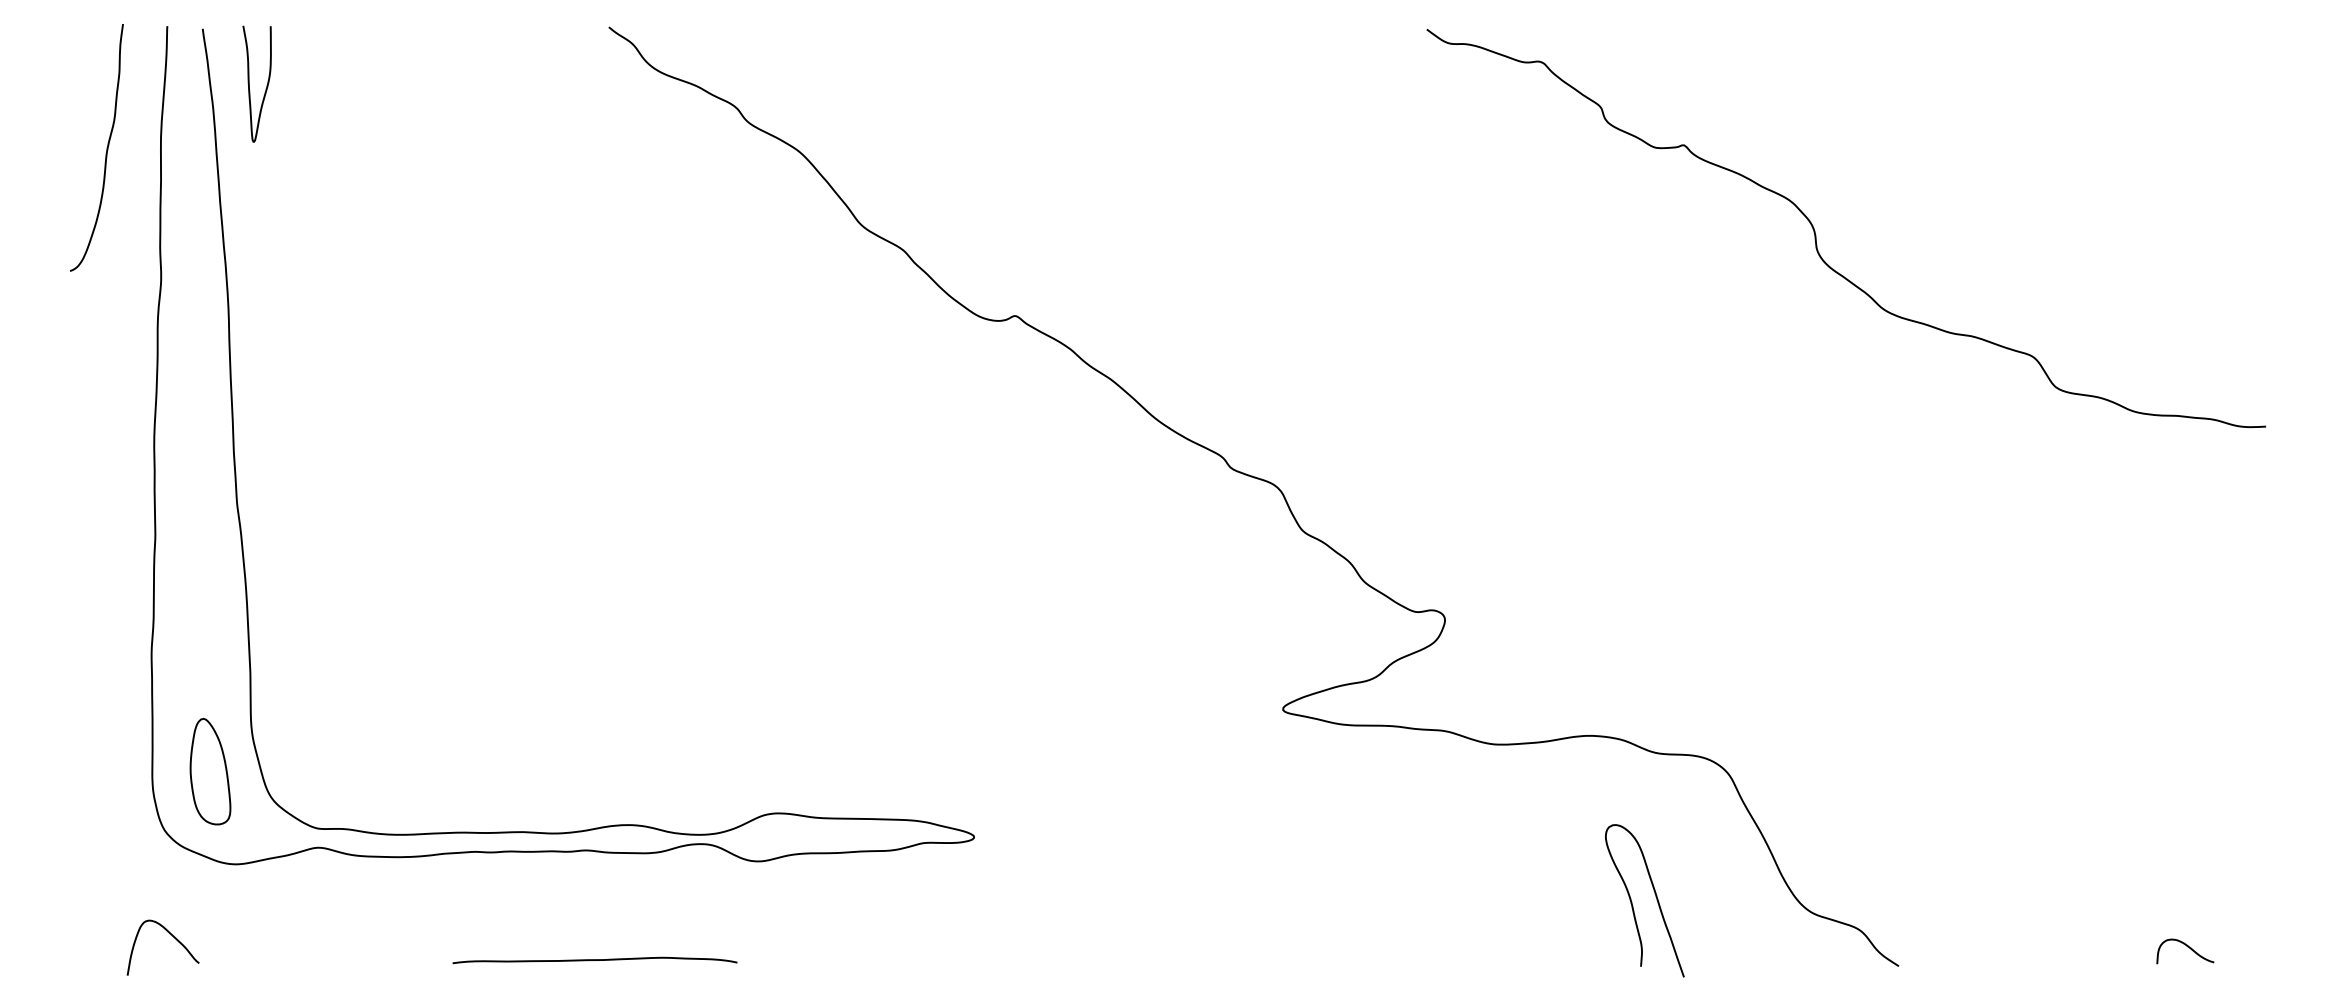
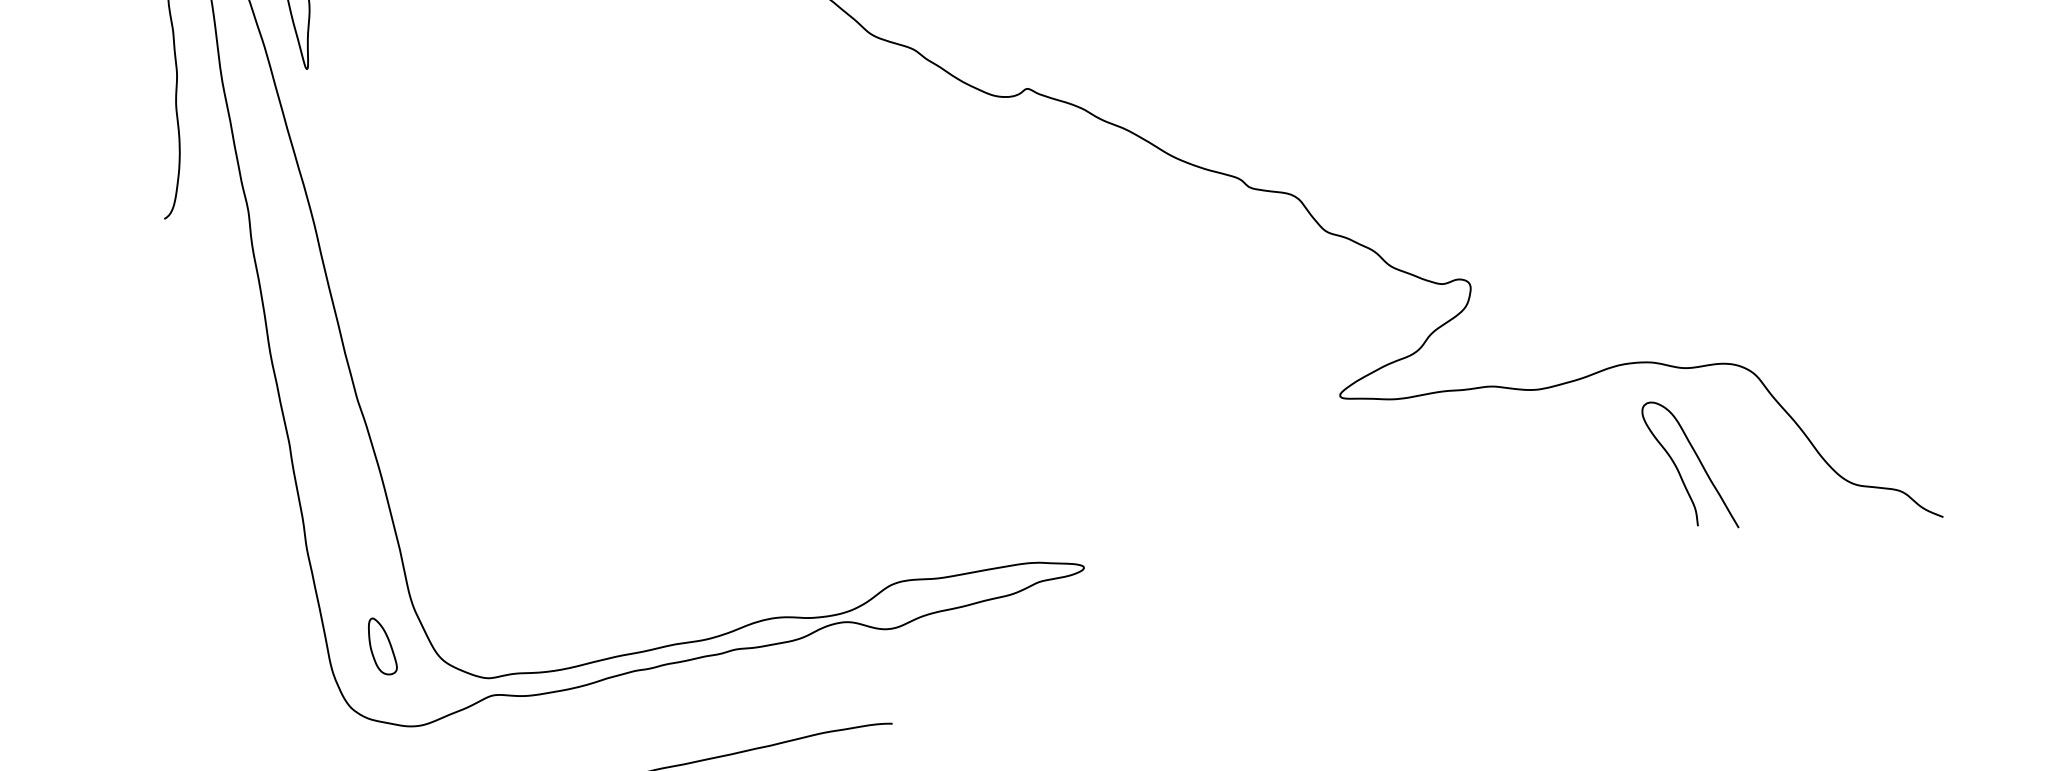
part: (210, 771) -> (381, 646), size x0.6
curve: (1655, 897) -> (1698, 460), moved

